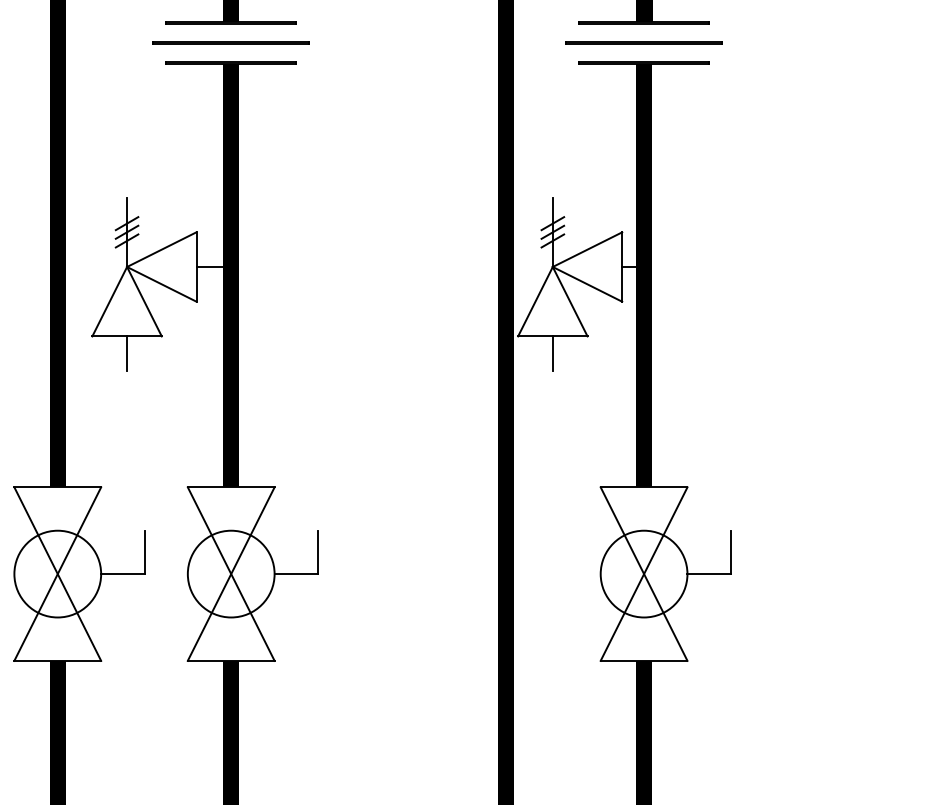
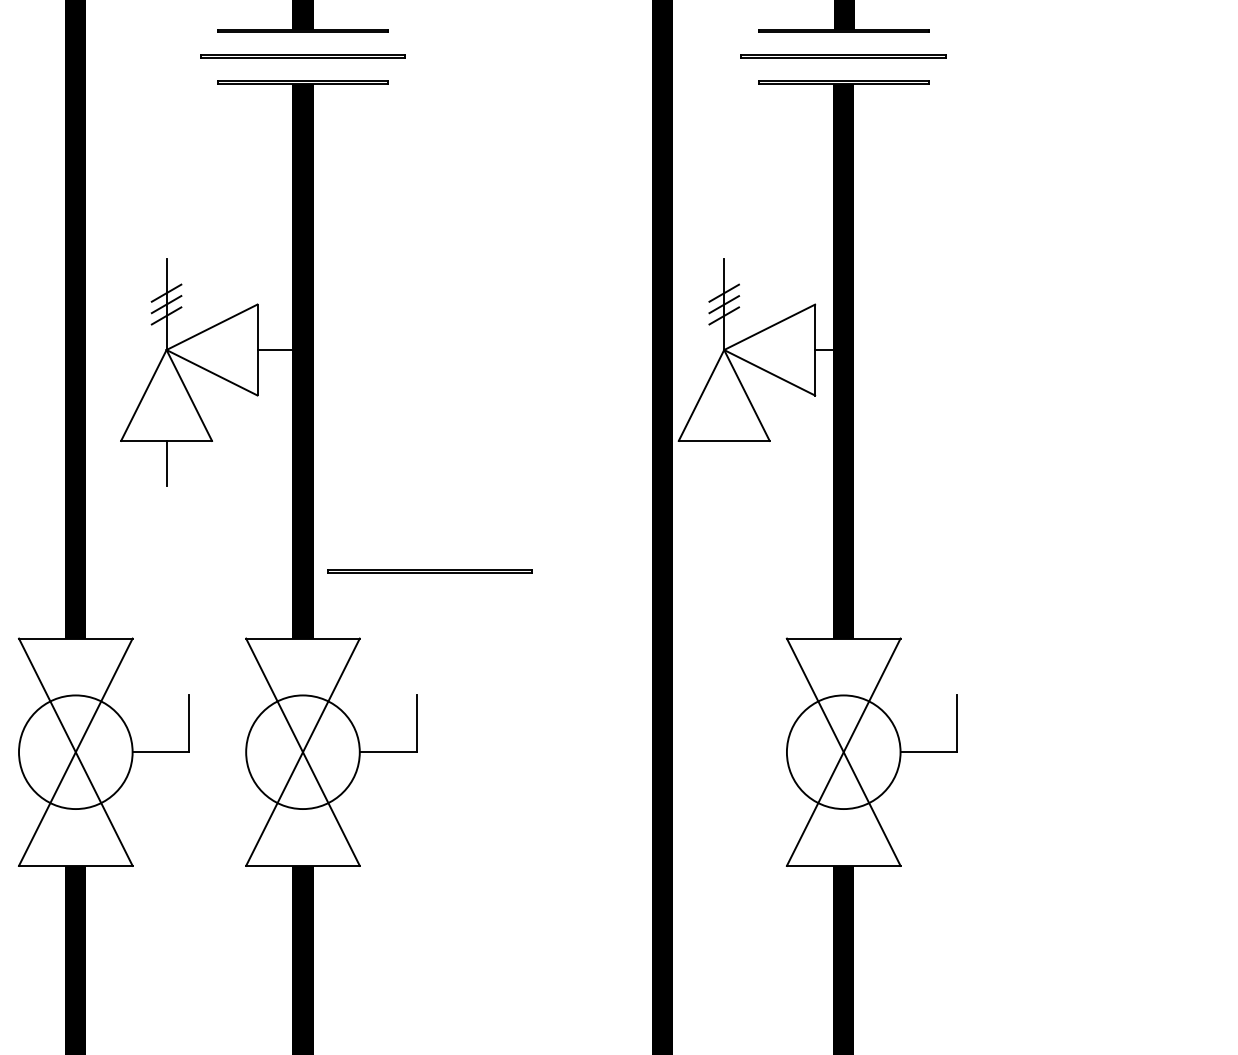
line: (553, 353) -> (724, 463), removed
line: (327, 435) -> (429, 570), added

